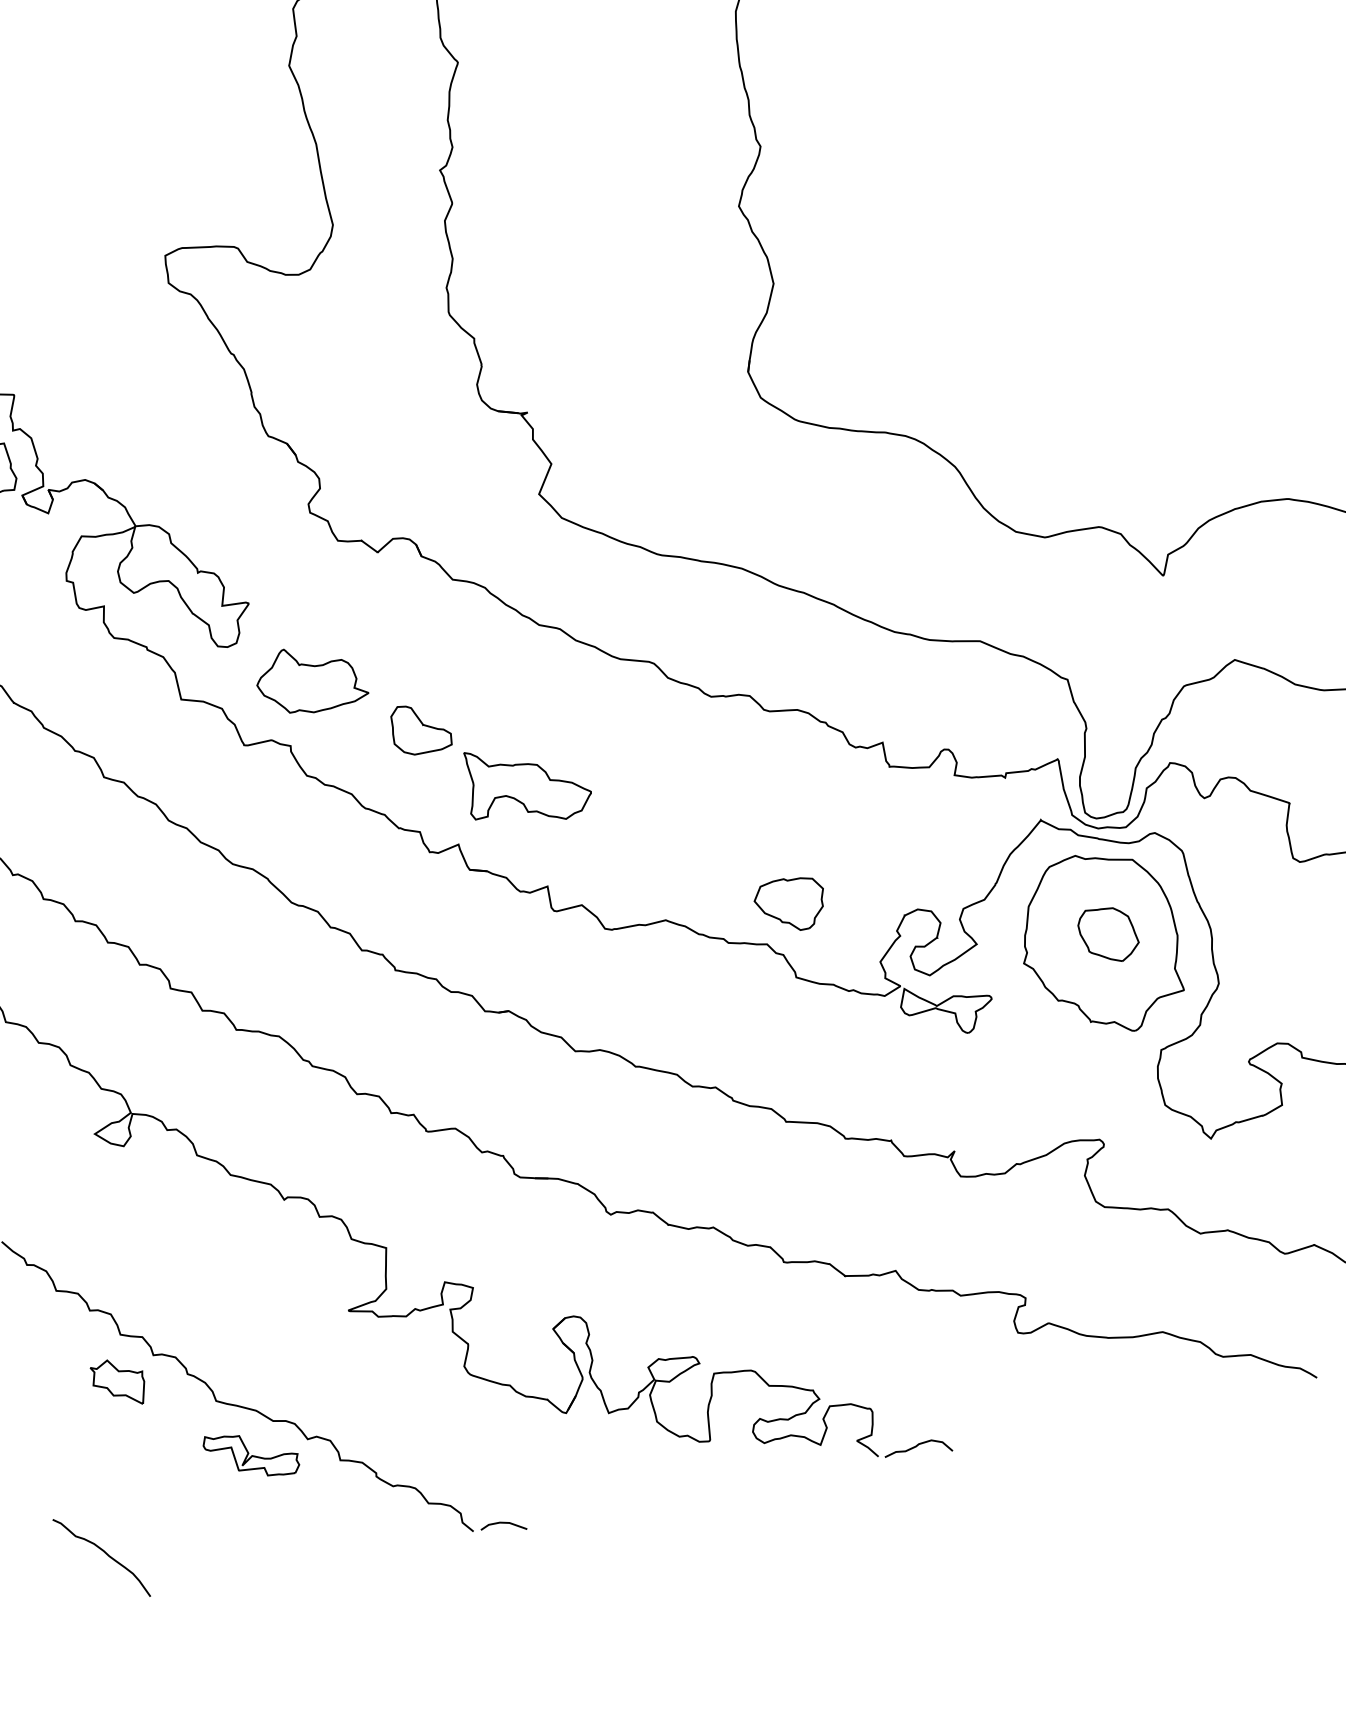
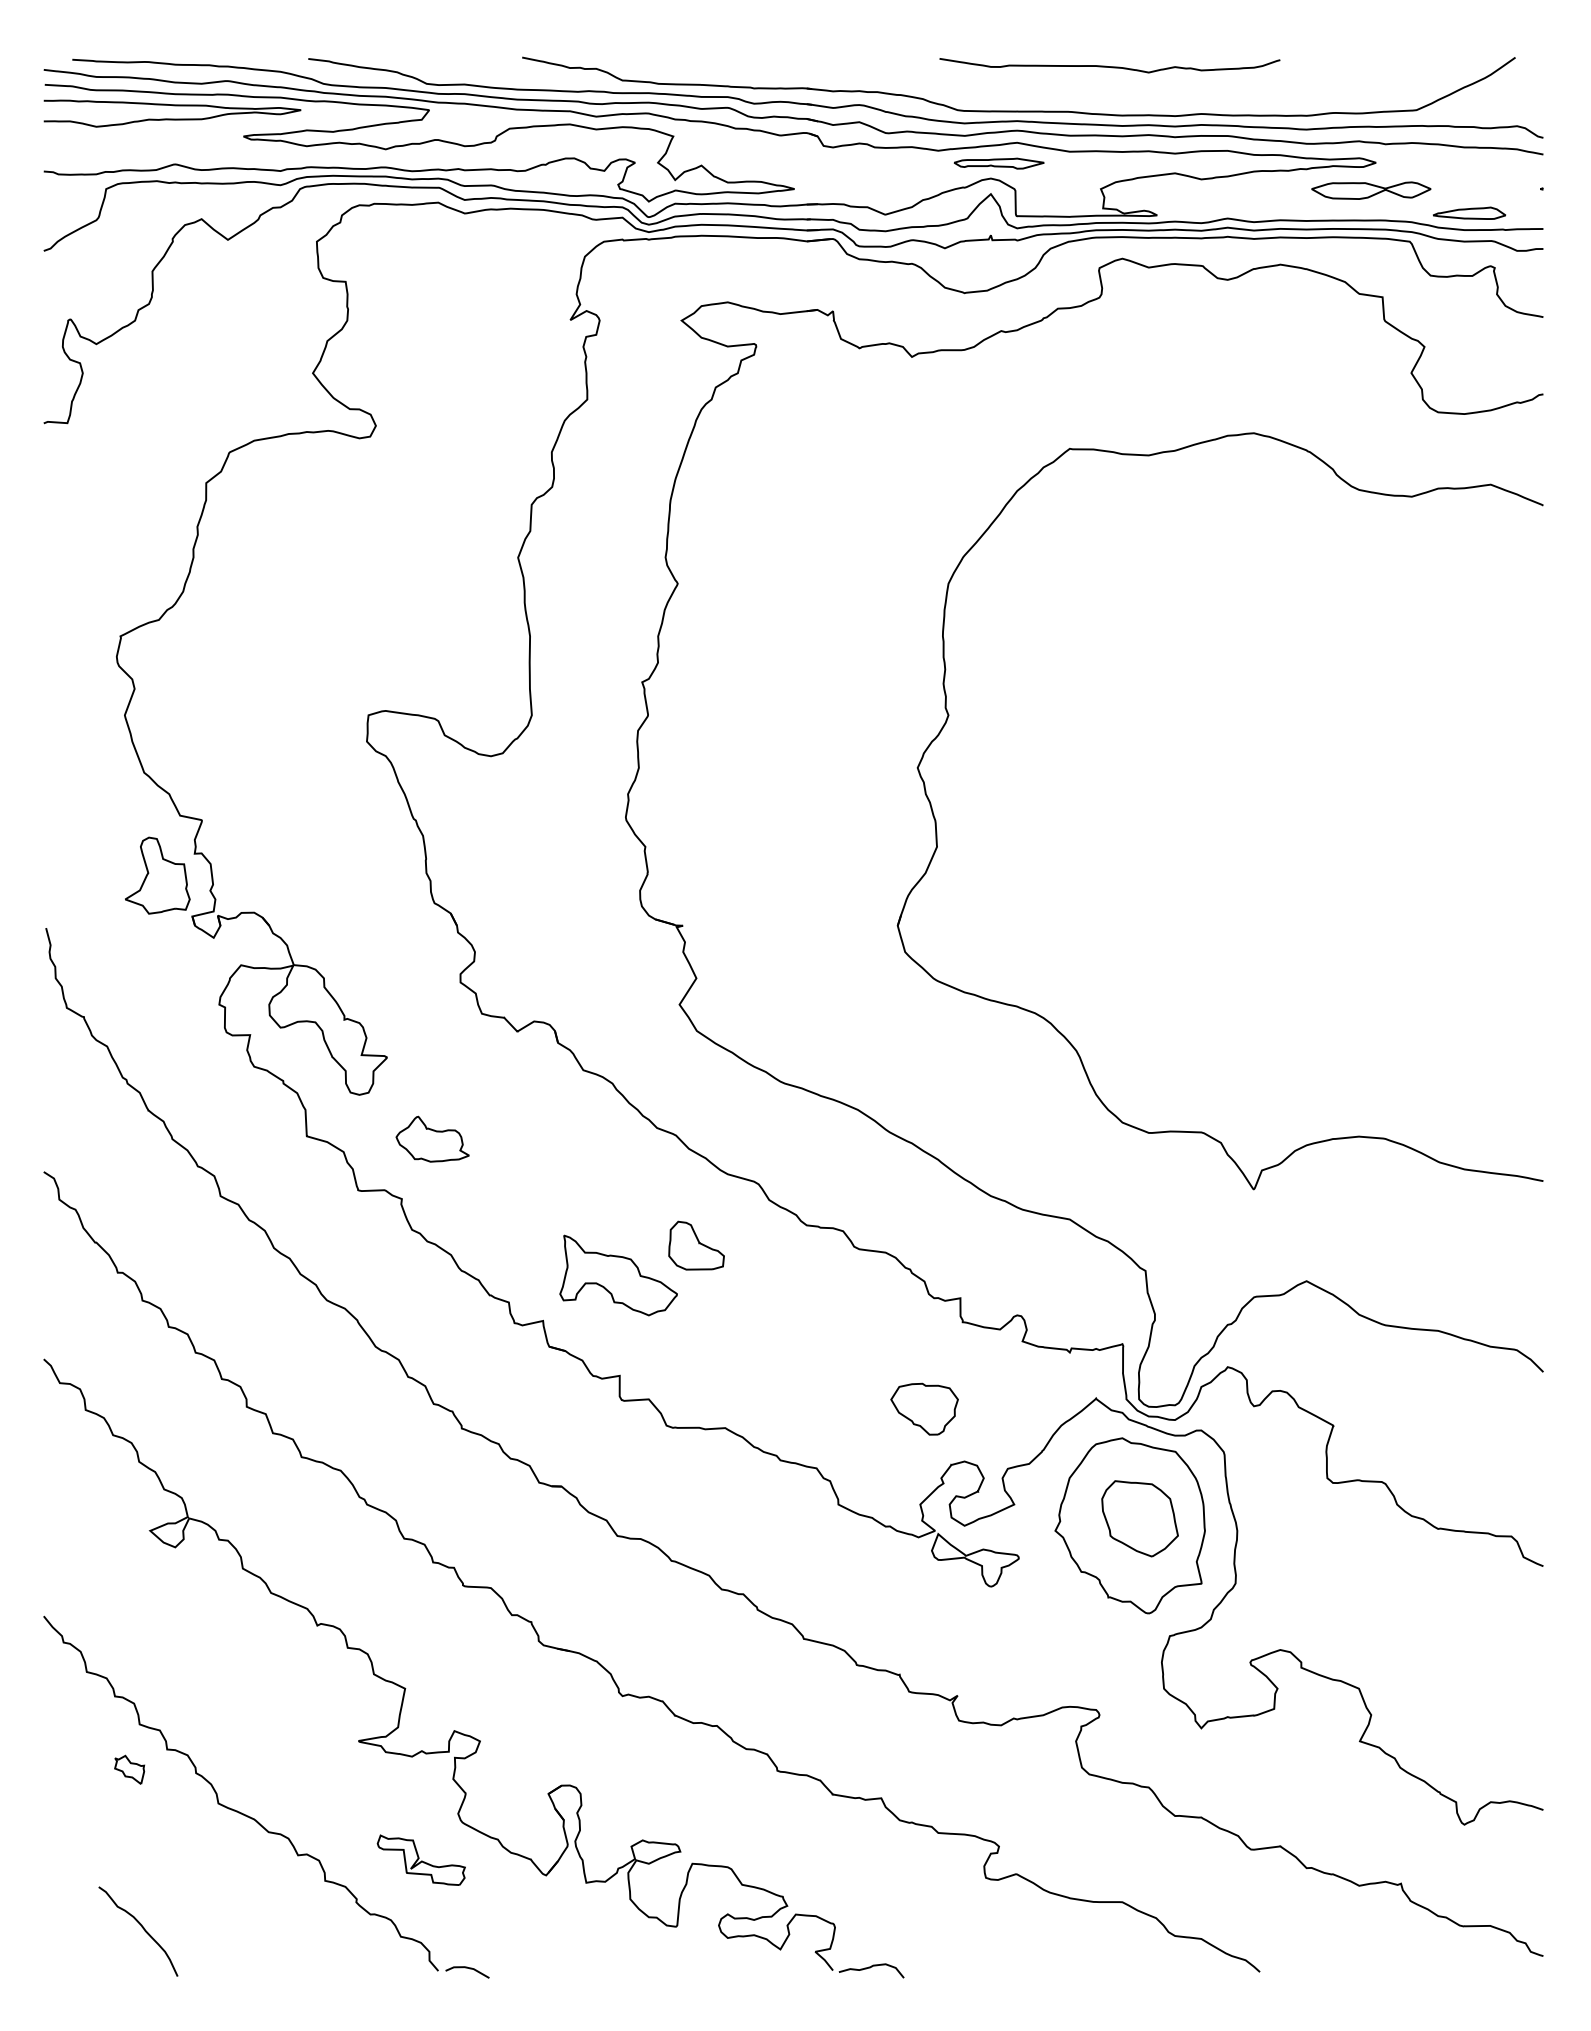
part: (310, 679) -> (432, 1139), size x0.7
part: (420, 727) -> (696, 1245), moved
part: (790, 904) -> (924, 1408), moved
part: (1109, 934) -> (1140, 1518), size x1.4
part: (118, 1382) -> (129, 1769), size x0.6
part: (250, 1454) -> (420, 1859), moved
curve: (104, 1553) -> (141, 1927), moved

